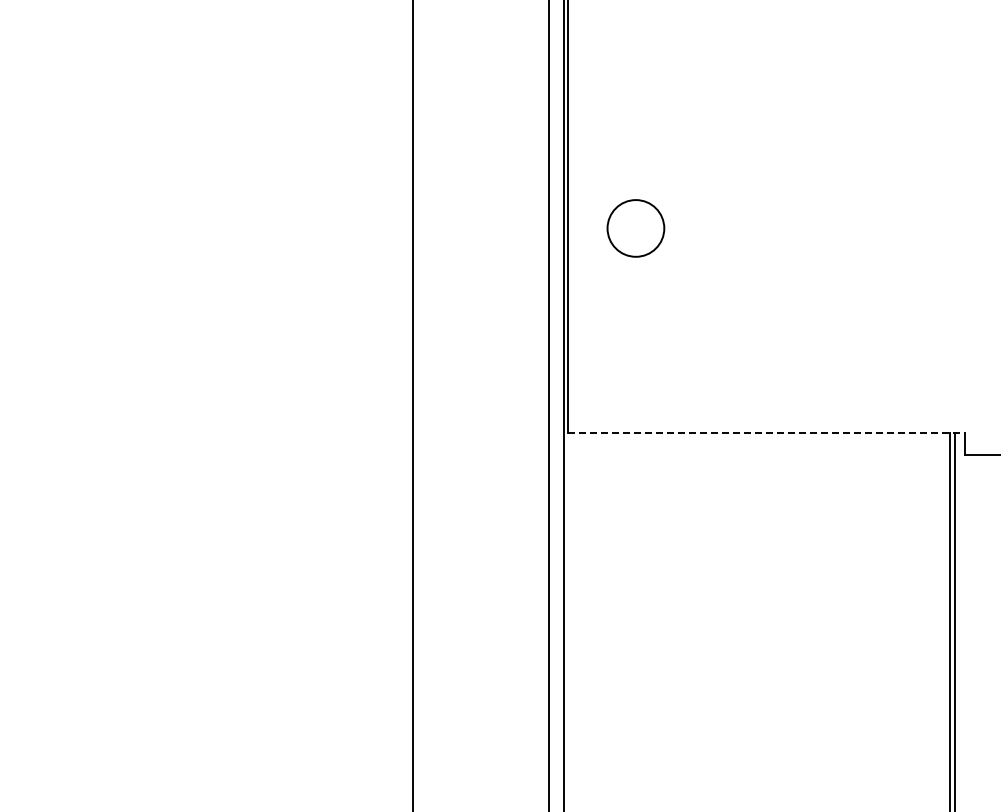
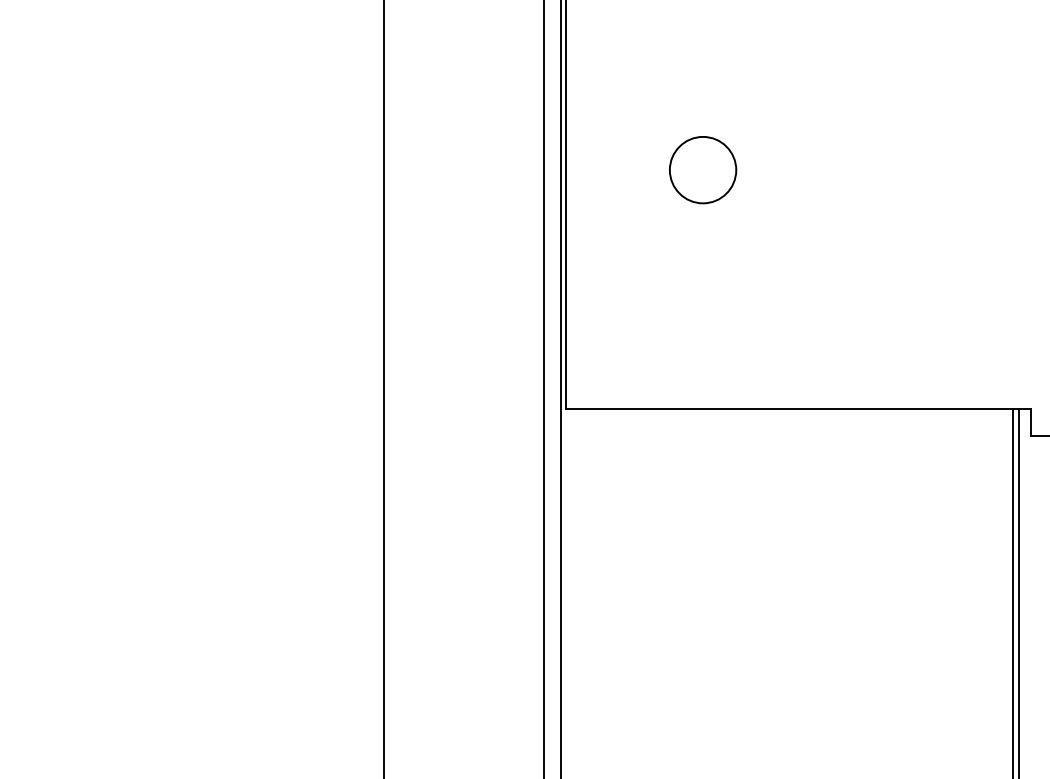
circle: (635, 228) -> (702, 170), moved
line: (766, 432) -> (798, 408), dashed -> solid

